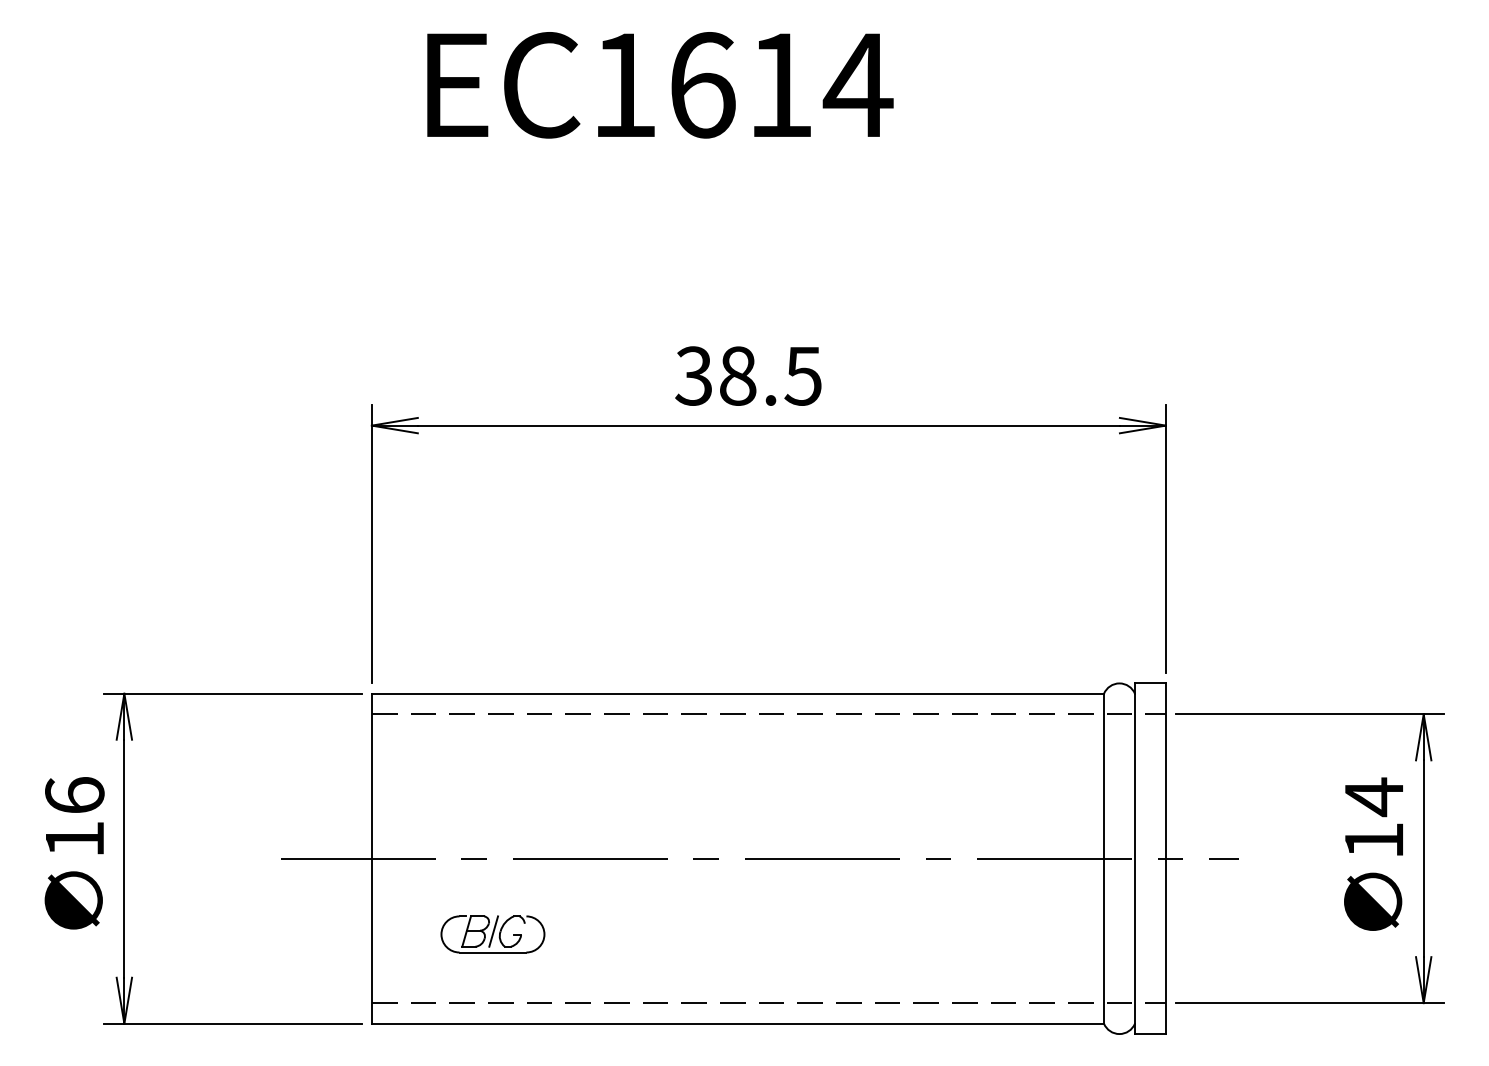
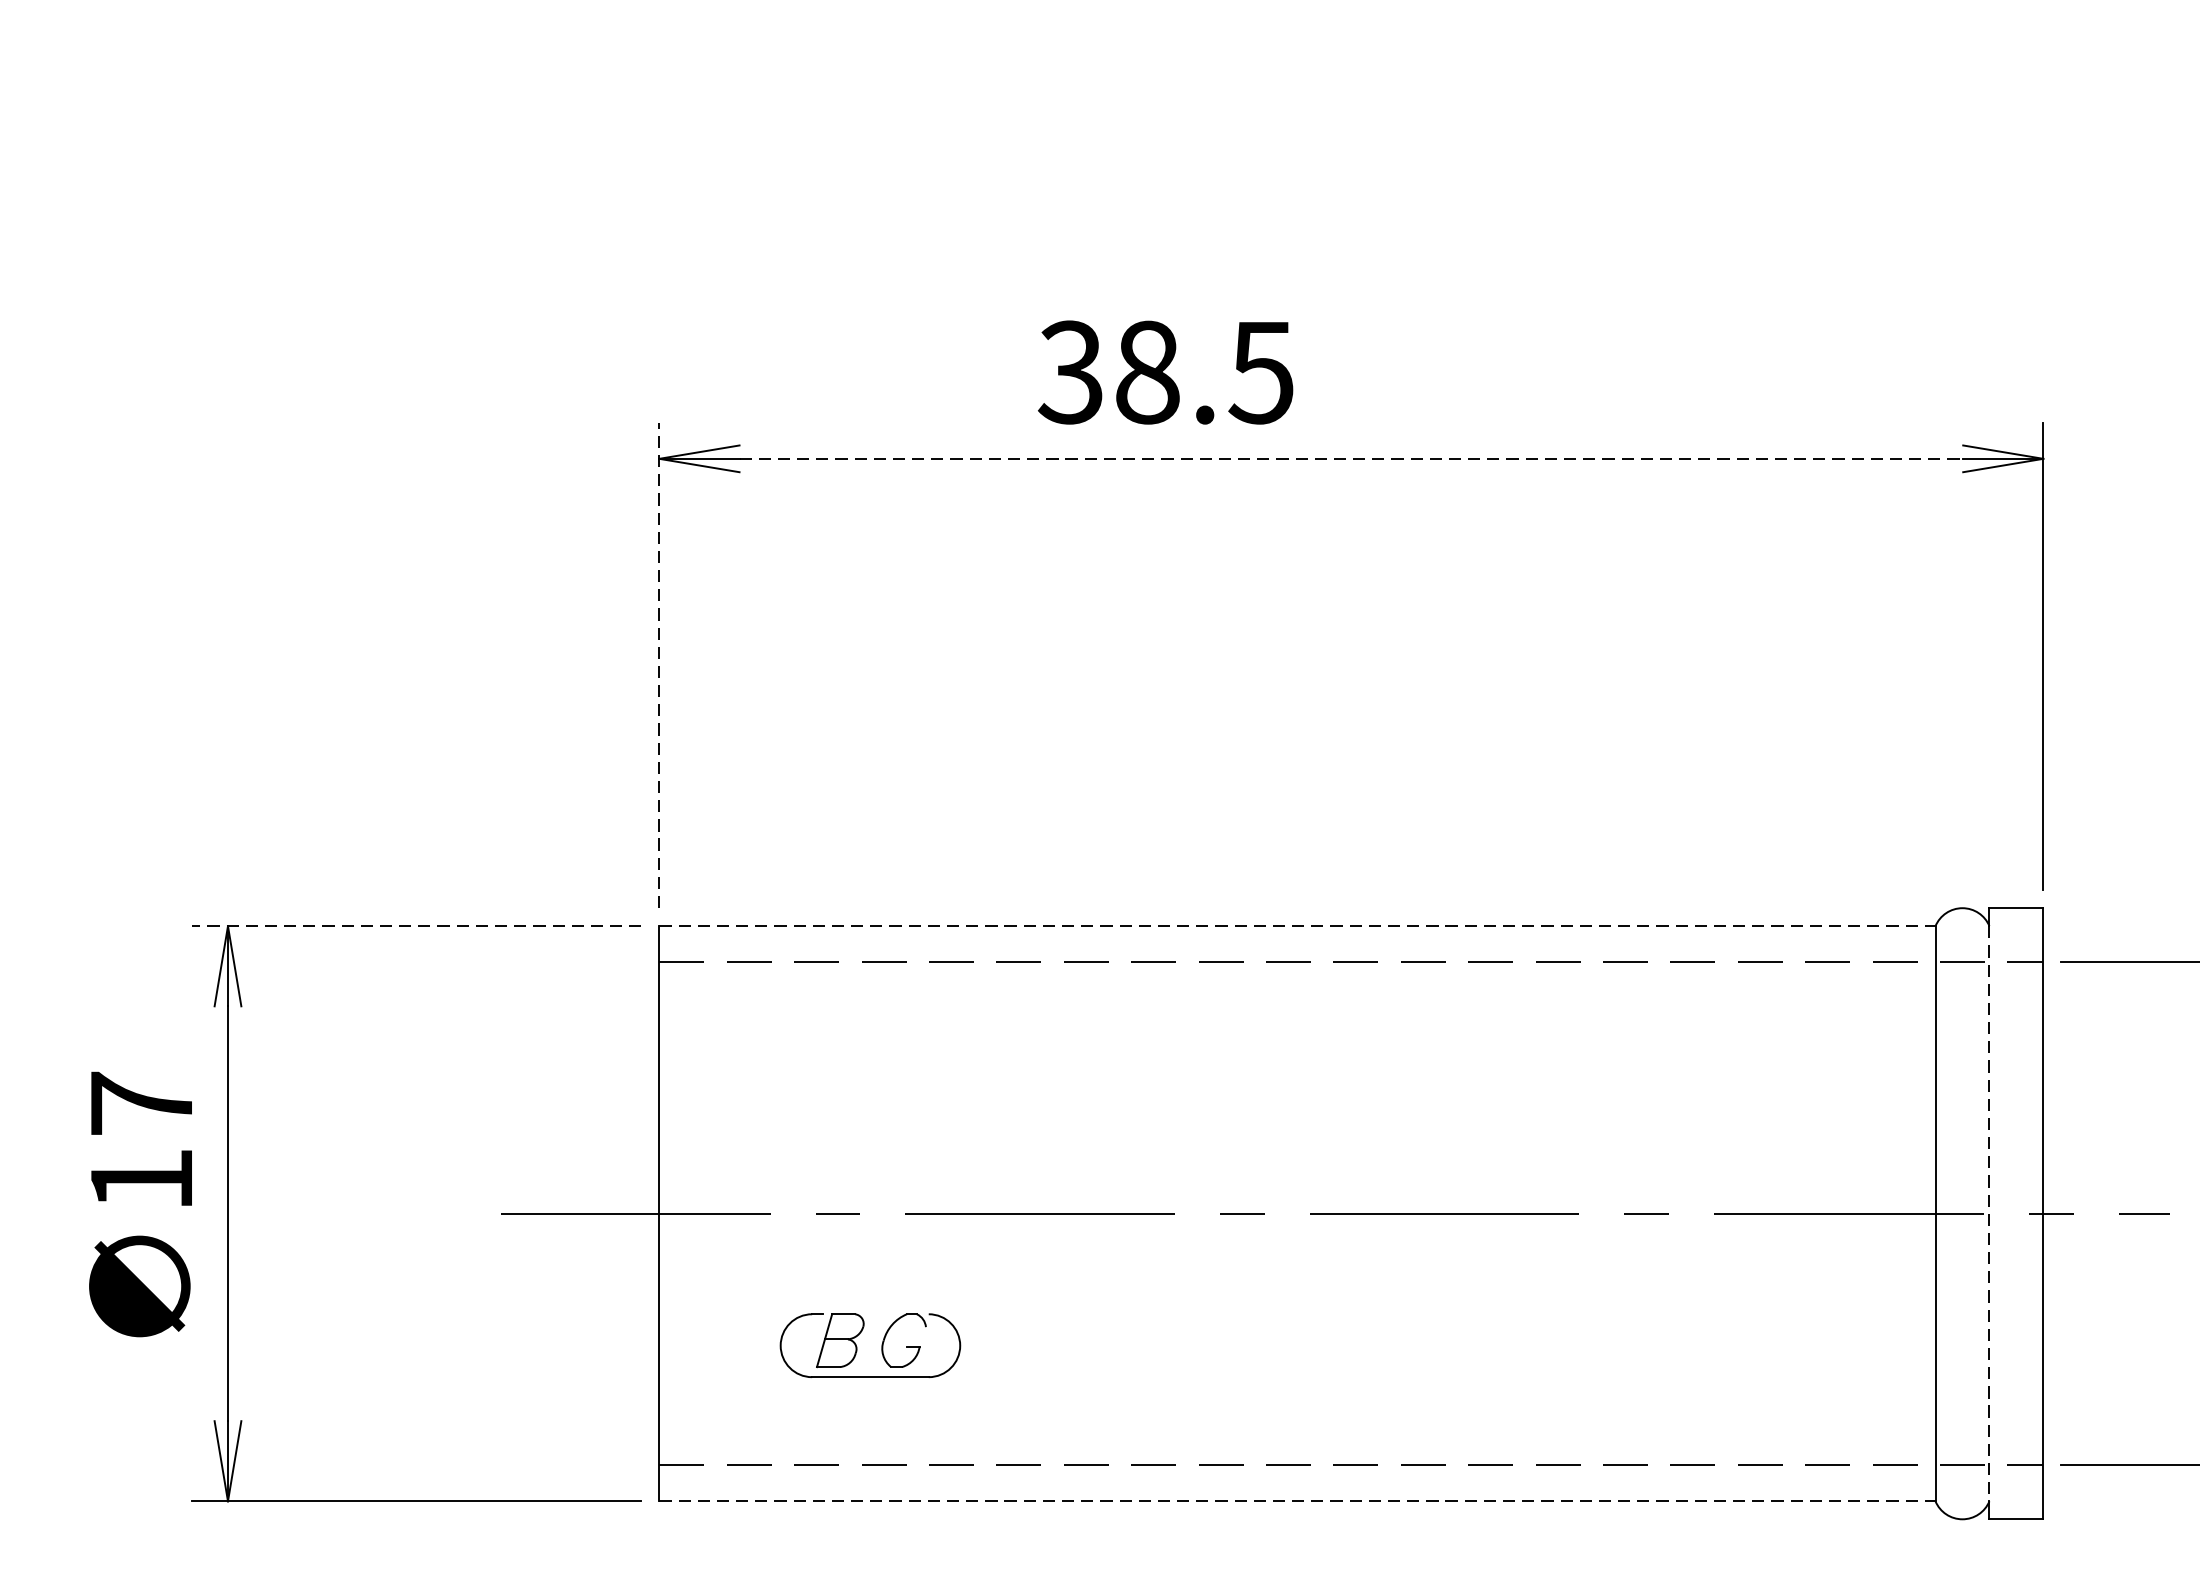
text: (748, 375) -> (1165, 371), moved
line: (769, 425) -> (1352, 458), solid -> dashed
line: (371, 543) -> (658, 664), solid -> dashed
line: (232, 693) -> (416, 925), solid -> dashed
line: (738, 693) -> (1298, 925), solid -> dashed
text: (74, 795) -> (141, 1103), 16 -> 17
line: (1134, 858) -> (1988, 1213), solid -> dashed
line: (493, 931) -> (871, 1340), removed
line: (738, 1023) -> (1298, 1500), solid -> dashed

